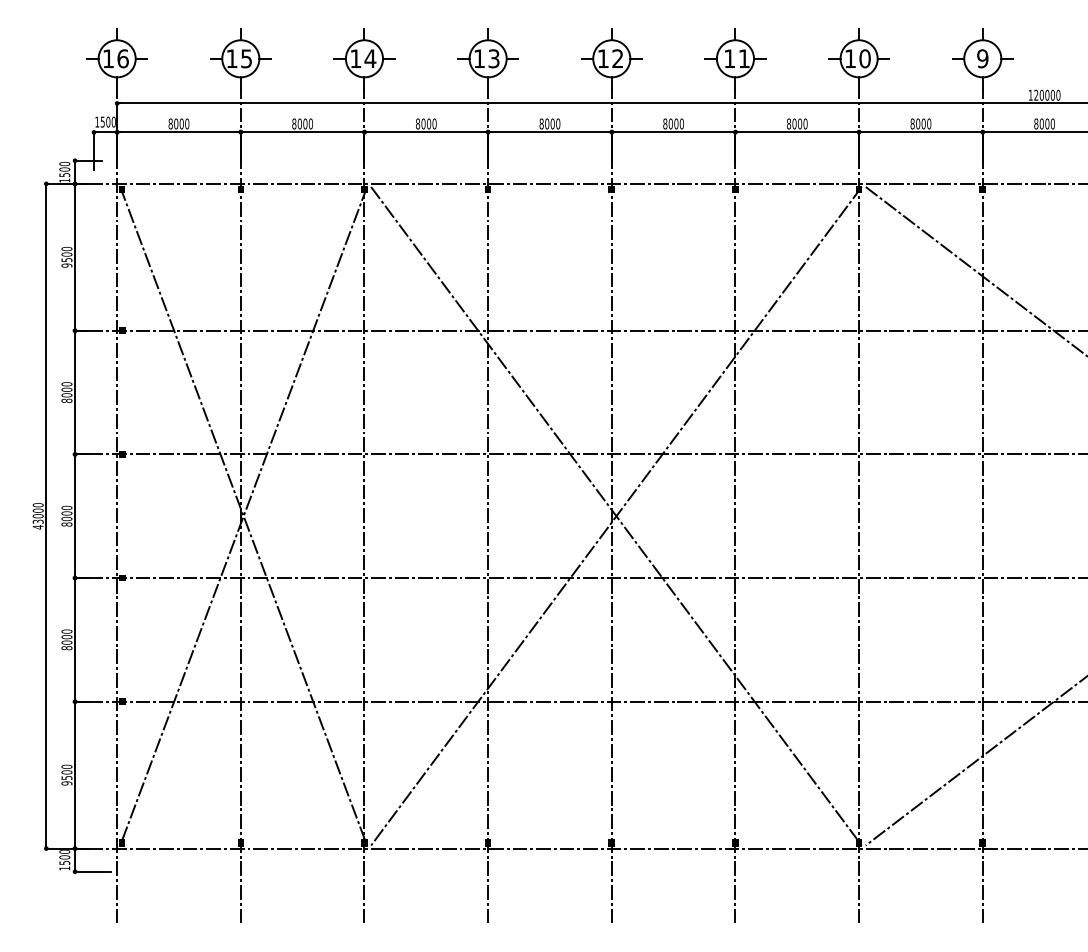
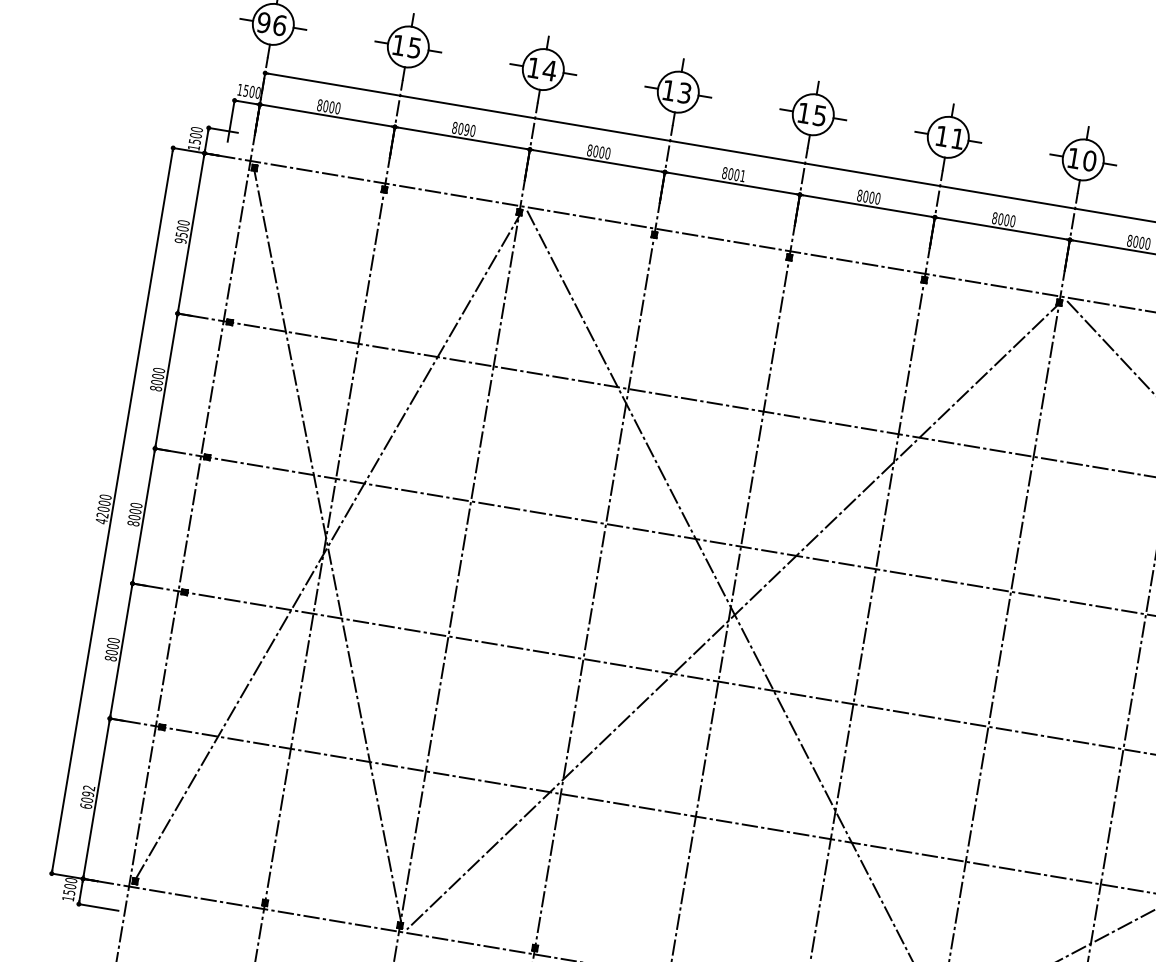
text: (108, 58) -> (263, 22), 16 -> 96
text: (617, 58) -> (819, 115), 12 -> 15
text: (305, 123) -> (467, 129), 8000 -> 8090
text: (558, 123) -> (743, 175), 8000 -> 8001
text: (38, 521) -> (102, 515), 43000 -> 42000
text: (66, 774) -> (87, 796), 9500 -> 6092

